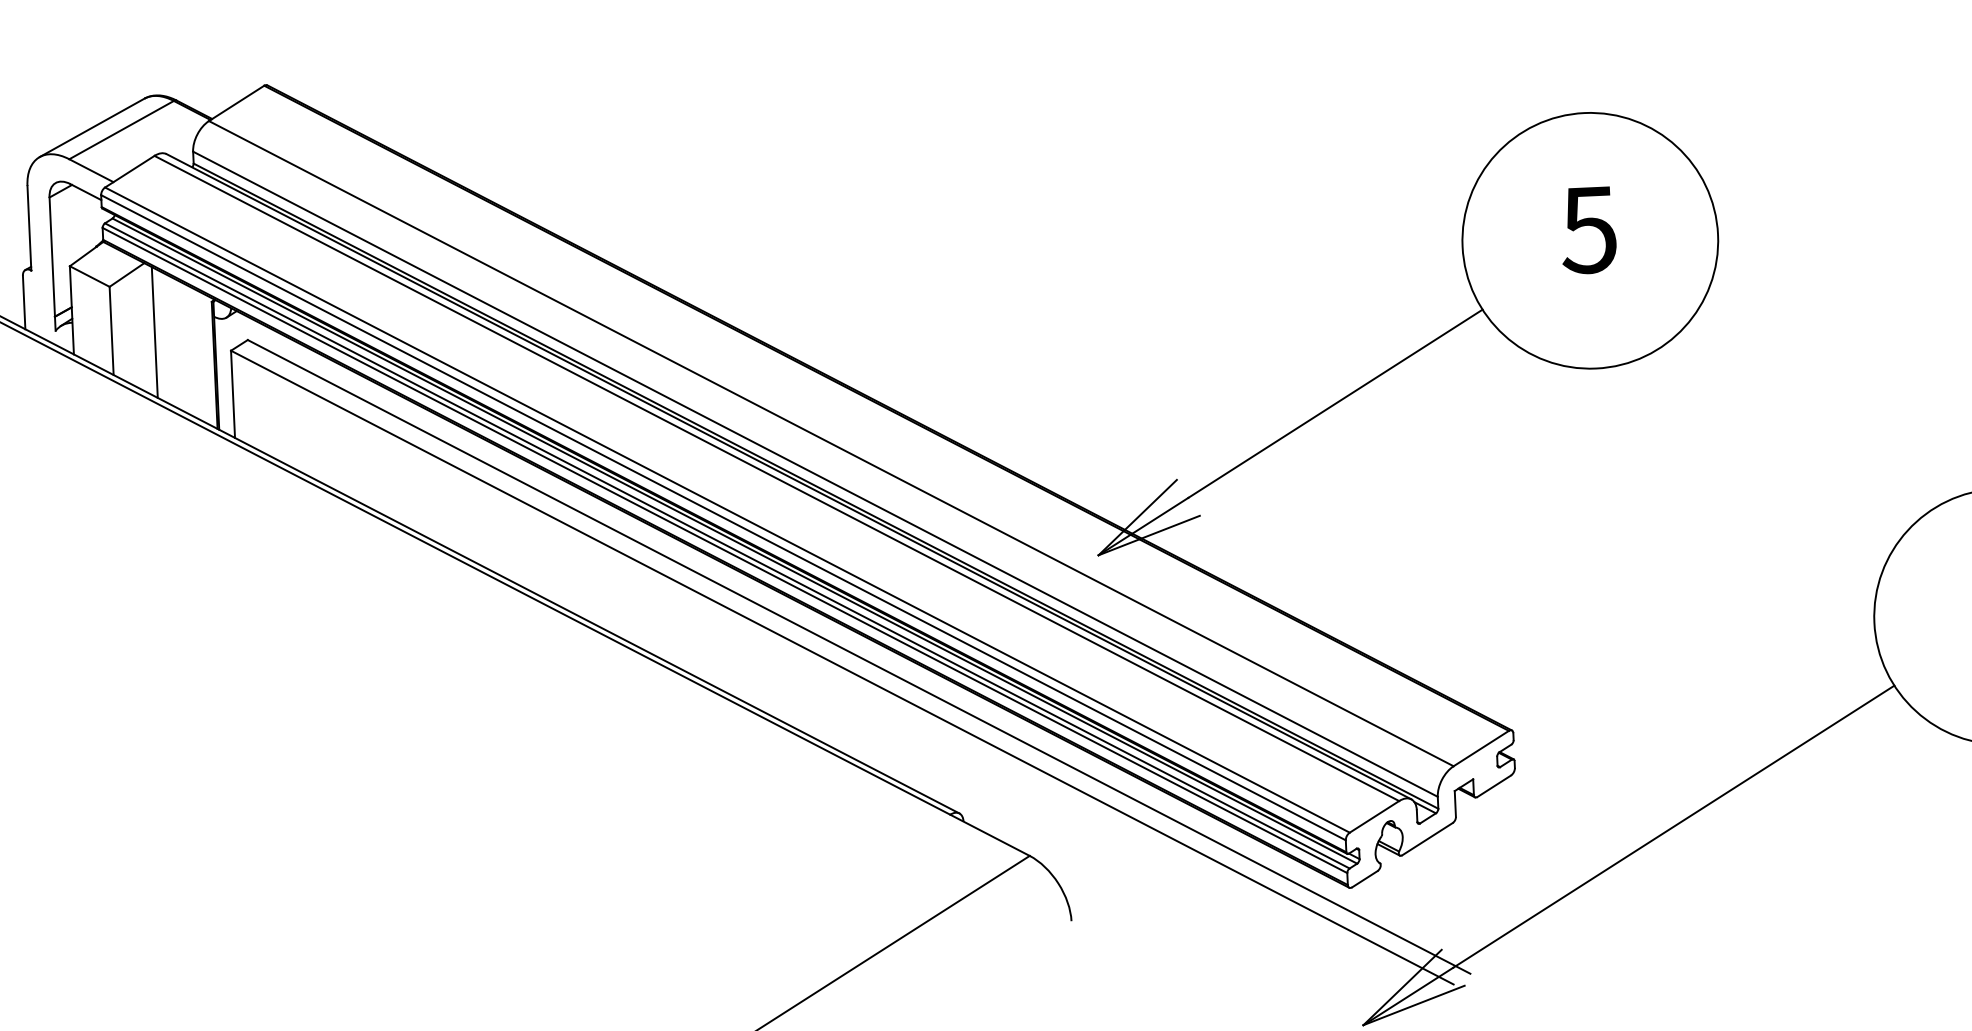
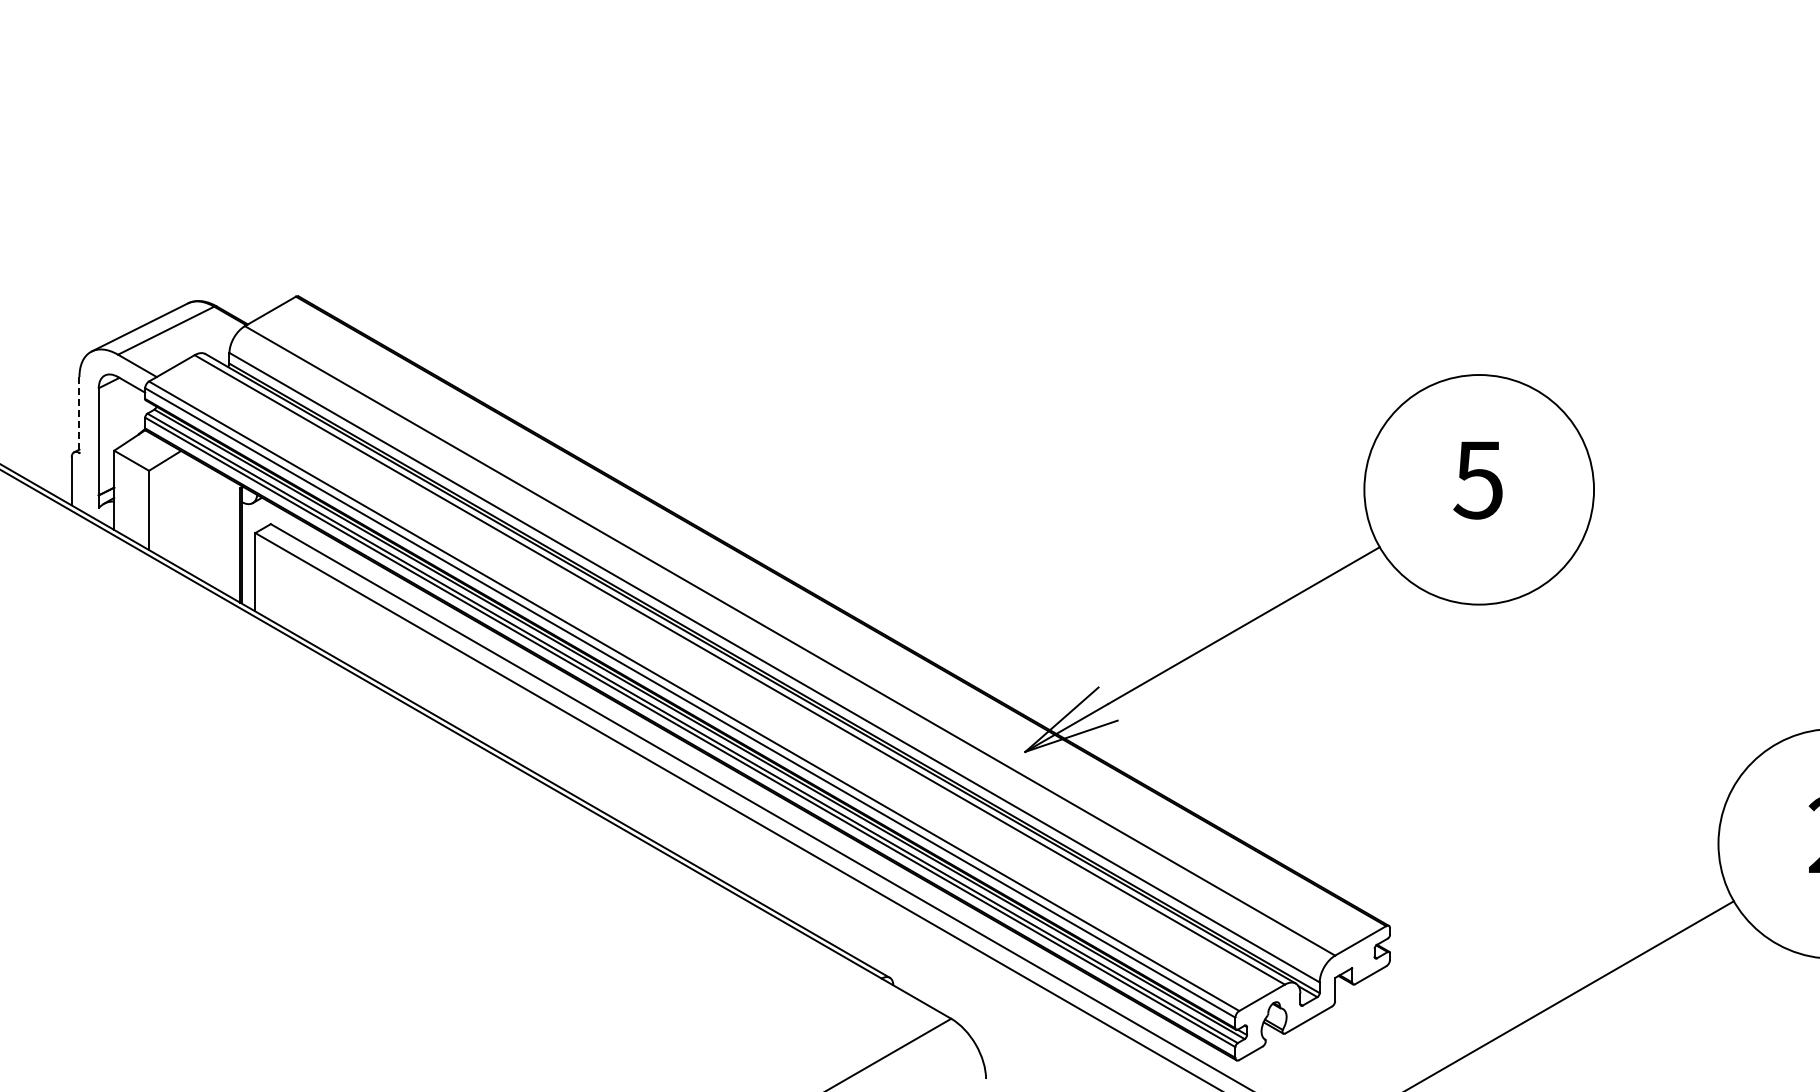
line: (29, 227) -> (79, 414), solid -> dashed
line: (154, 332) -> (187, 513), removed

